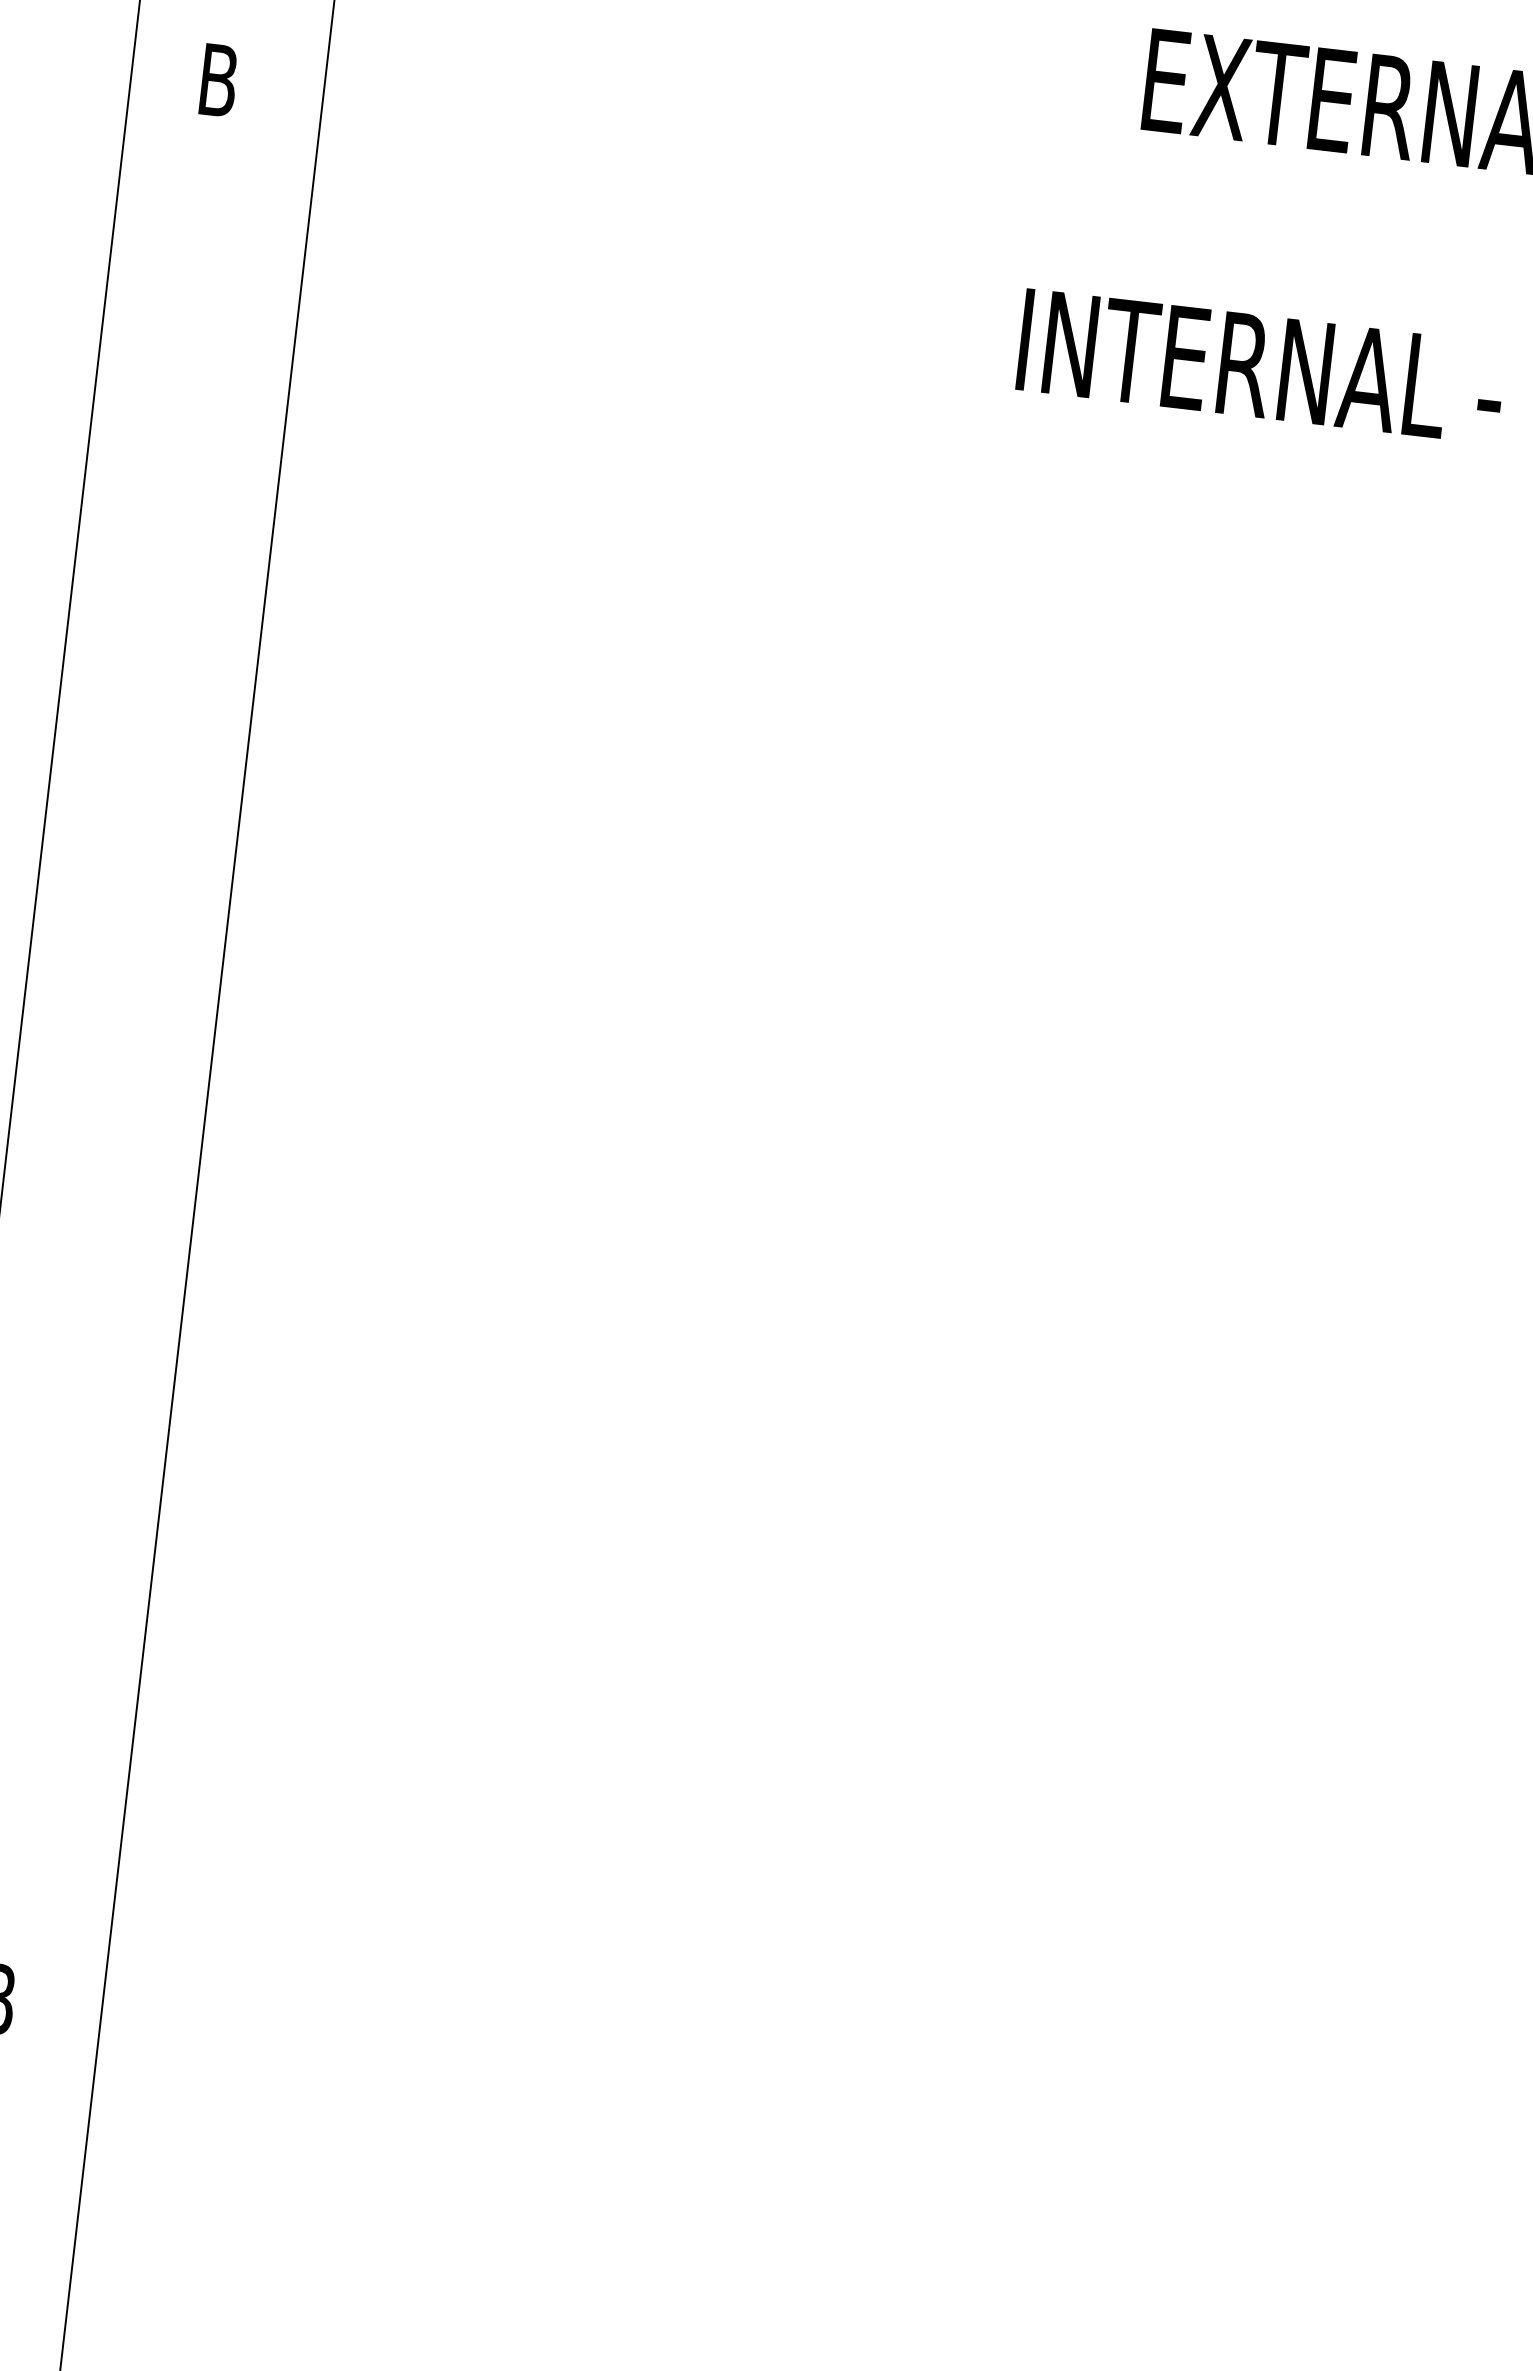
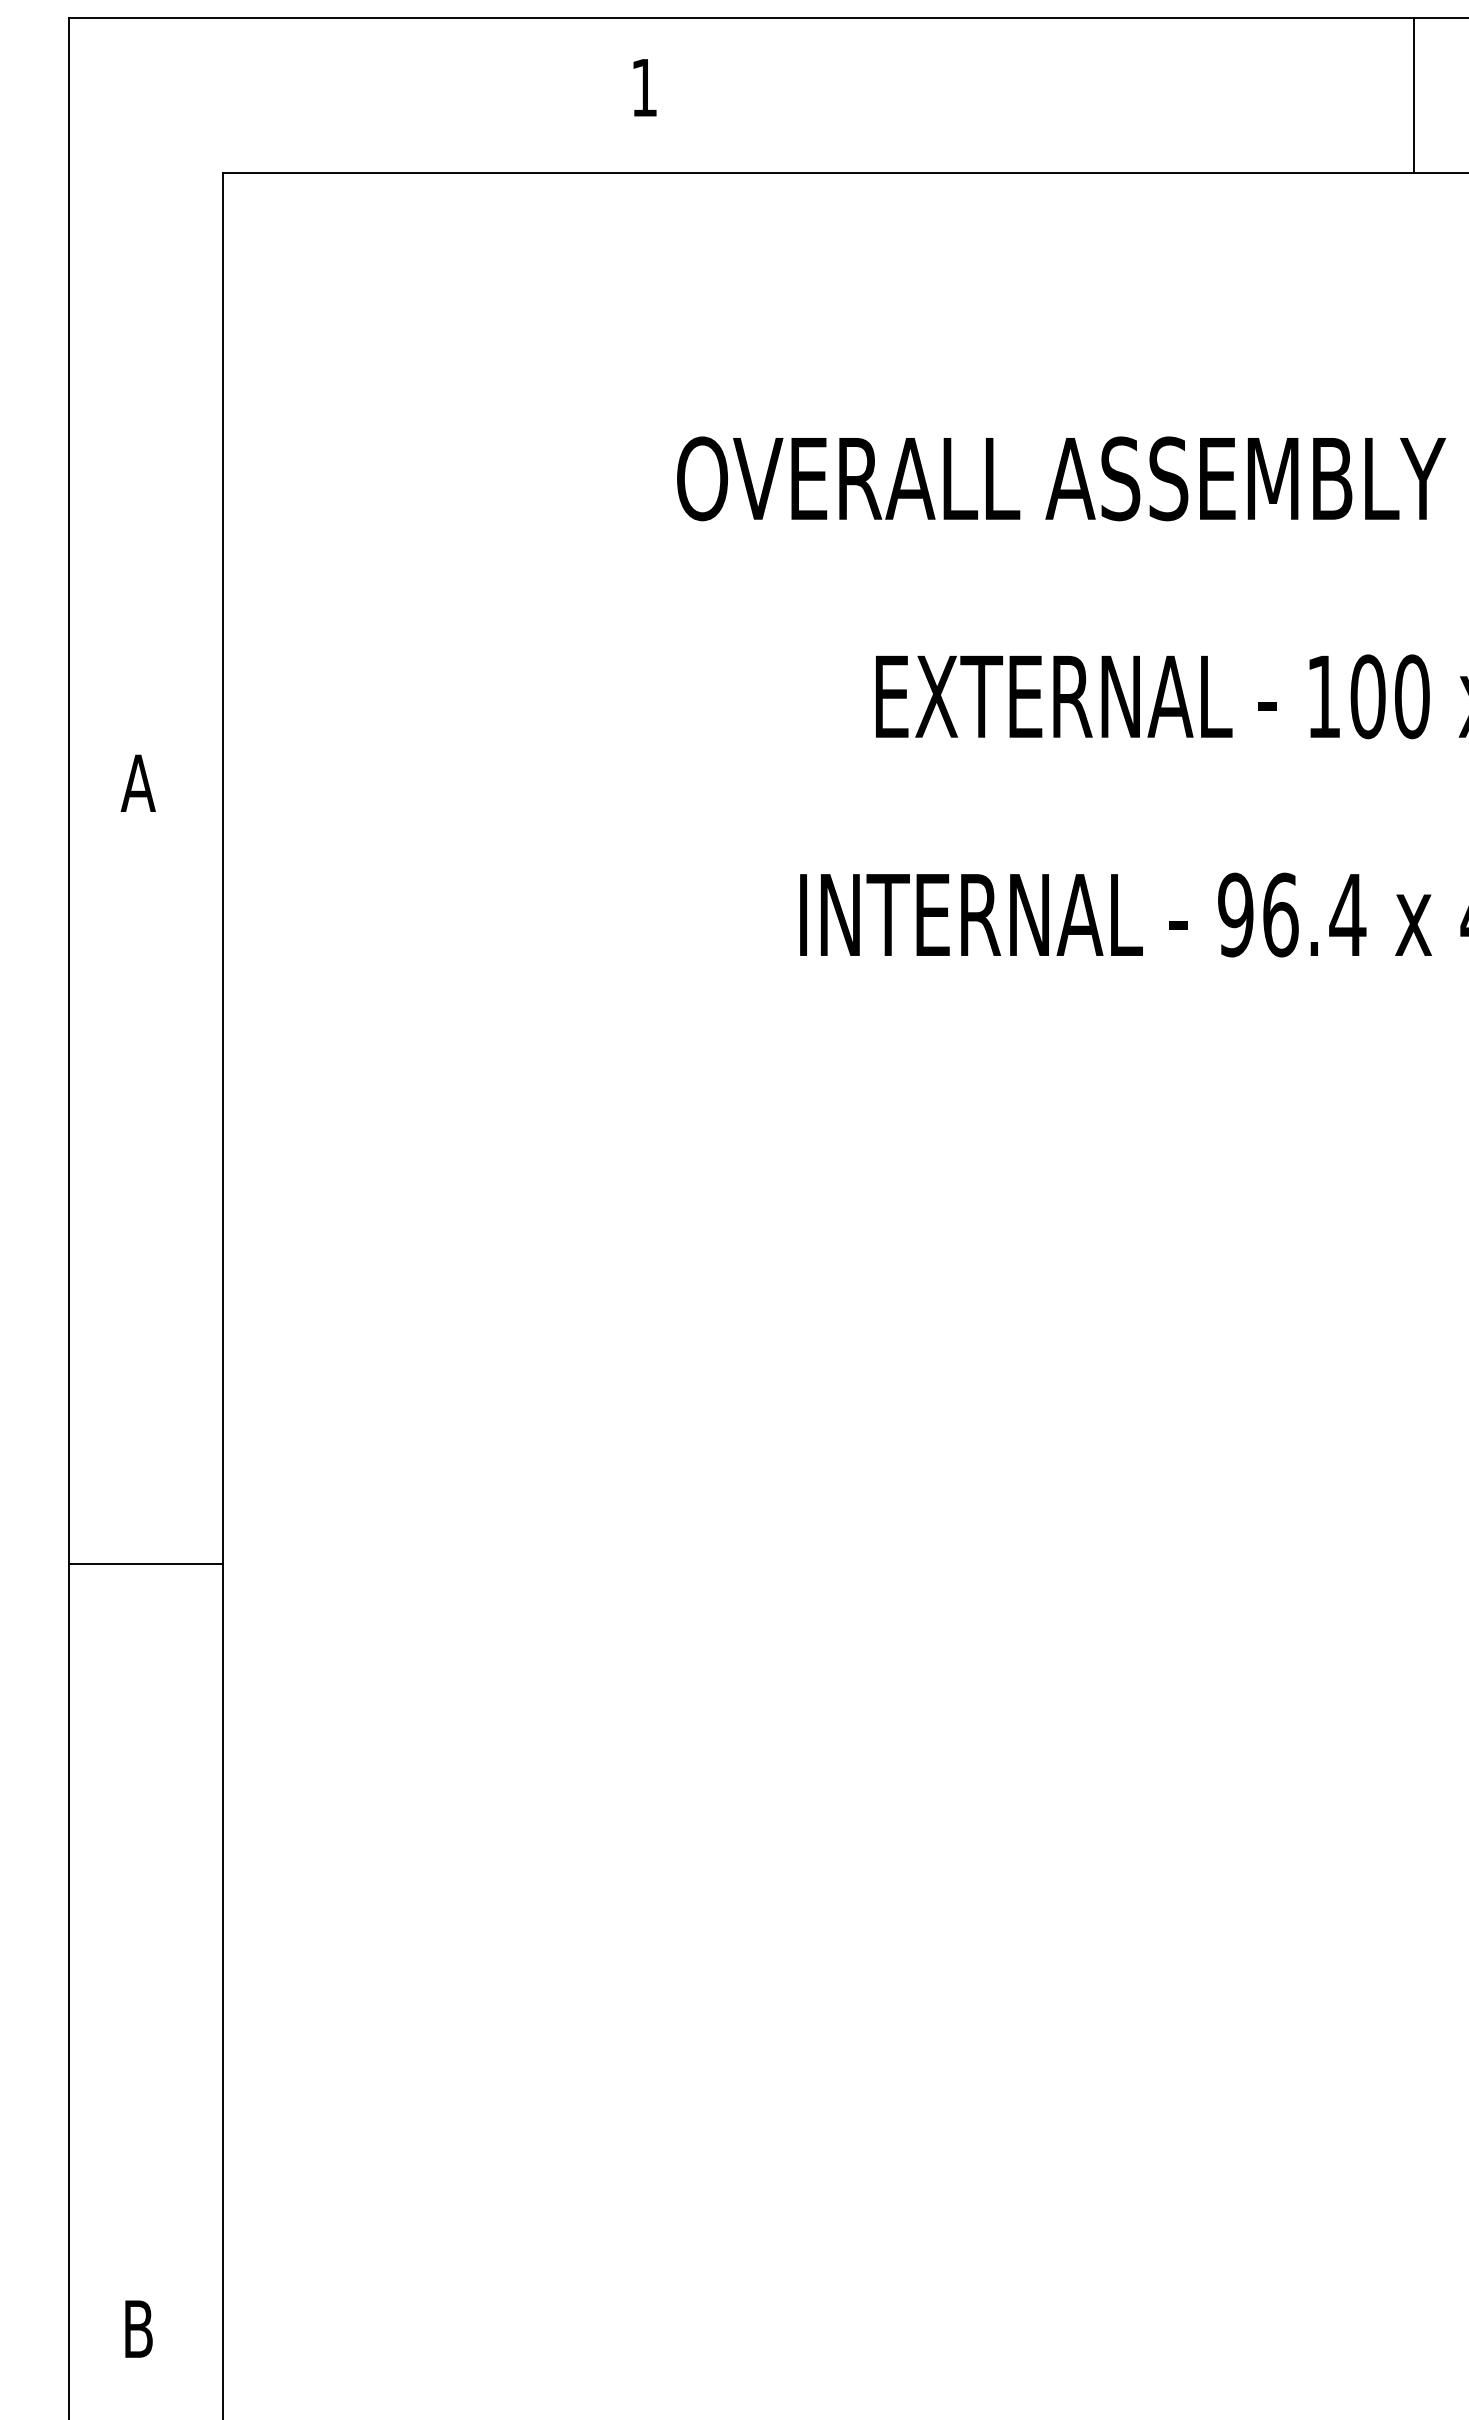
text: (217, 79) -> (137, 782), B -> A
line: (115, 1049) -> (145, 1563), added

